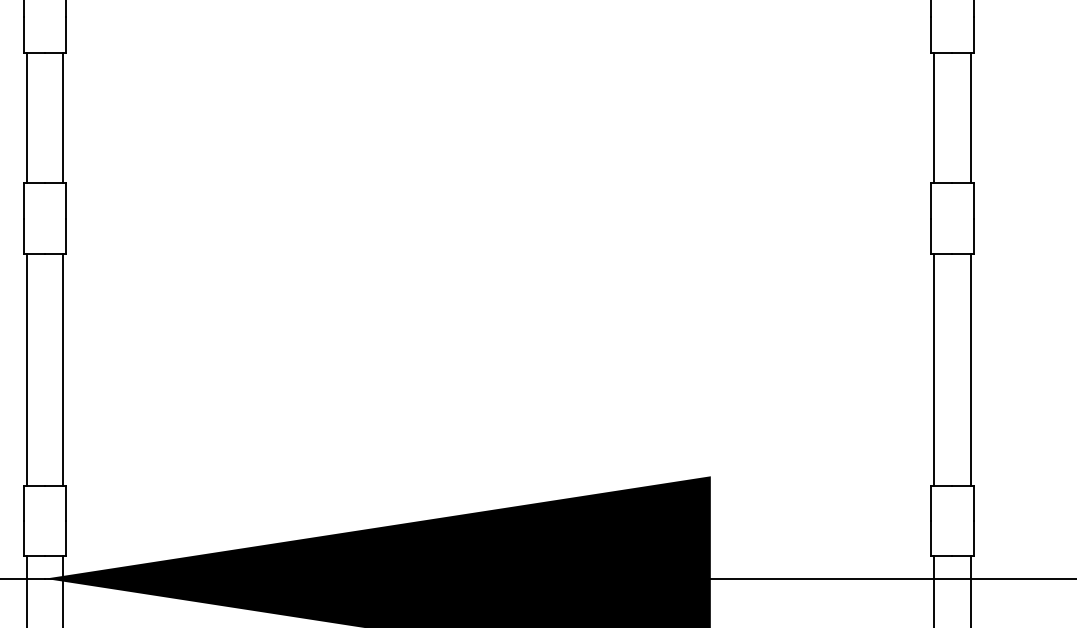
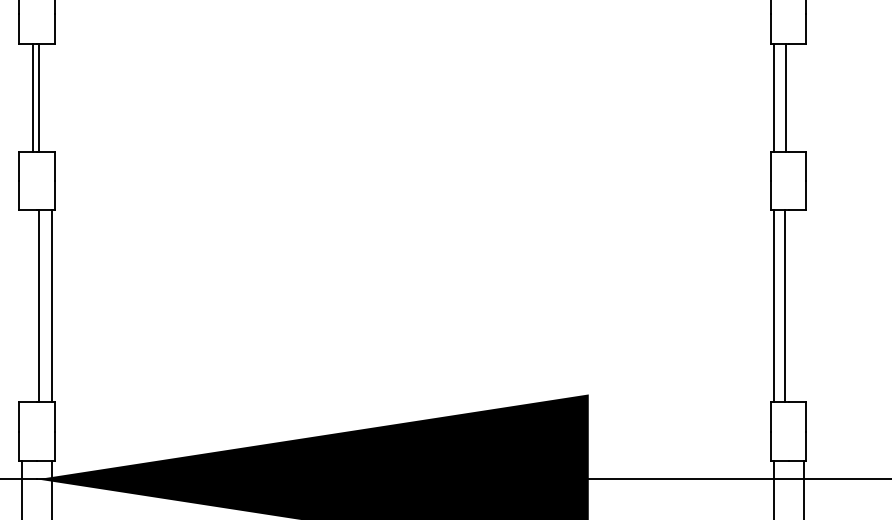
line: (26, 117) -> (38, 97), moved
line: (63, 117) -> (33, 97), moved
line: (970, 117) -> (785, 97), moved
line: (26, 370) -> (38, 306), moved
line: (970, 370) -> (784, 306), moved

